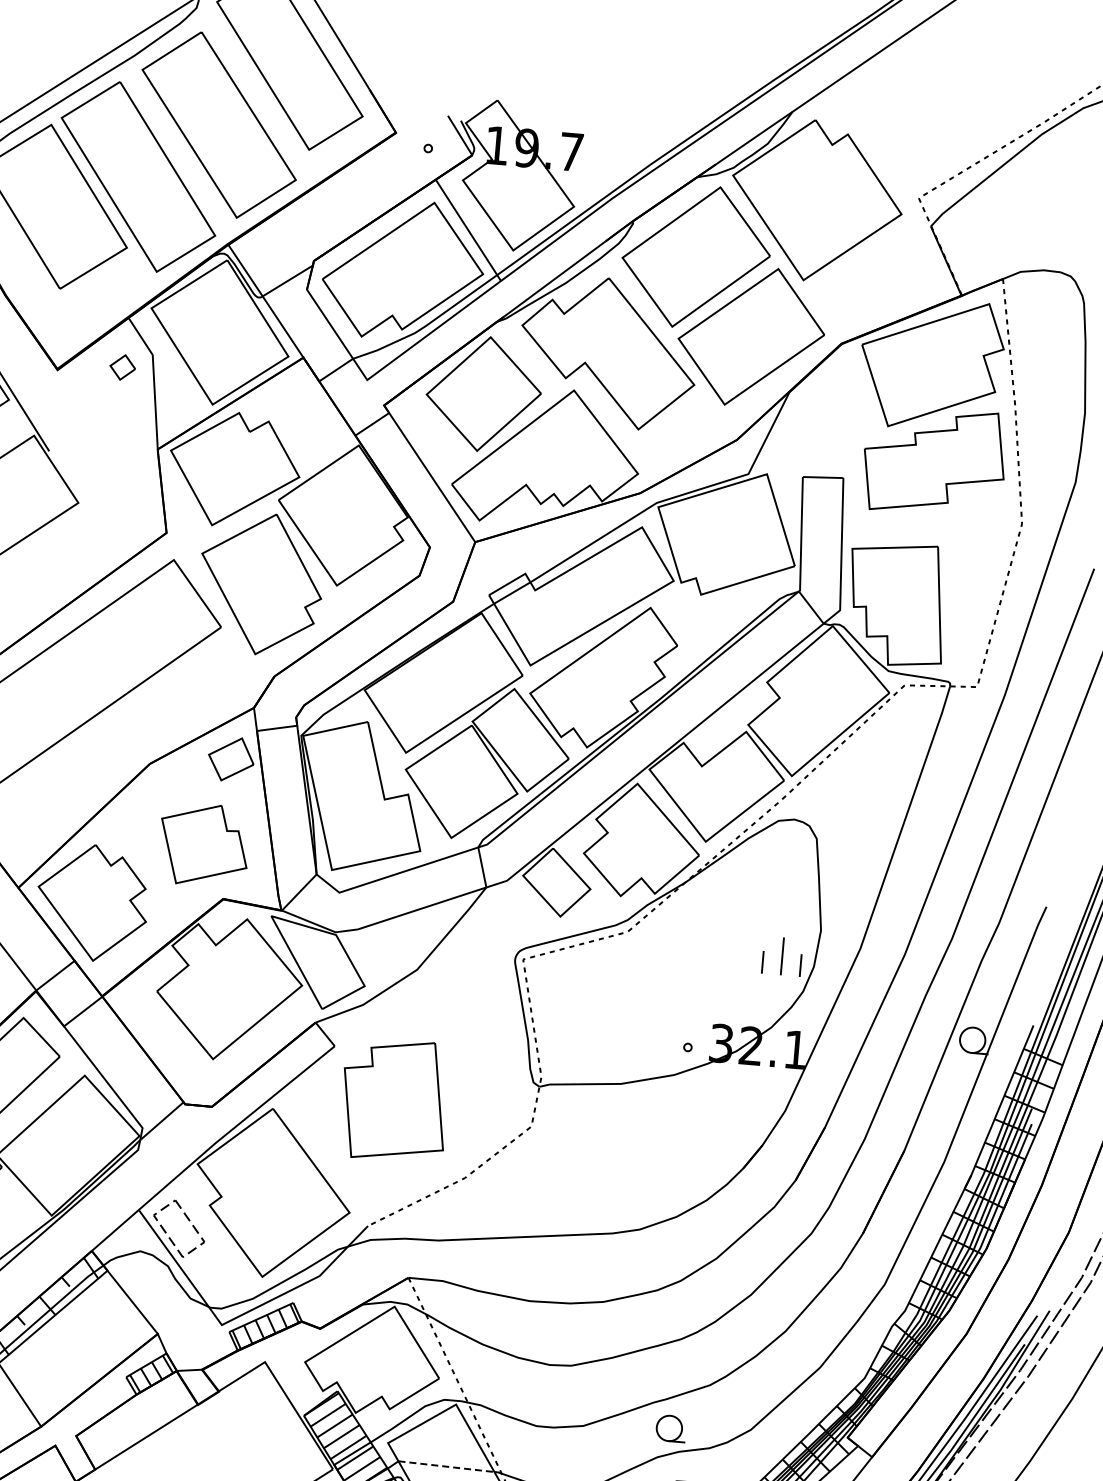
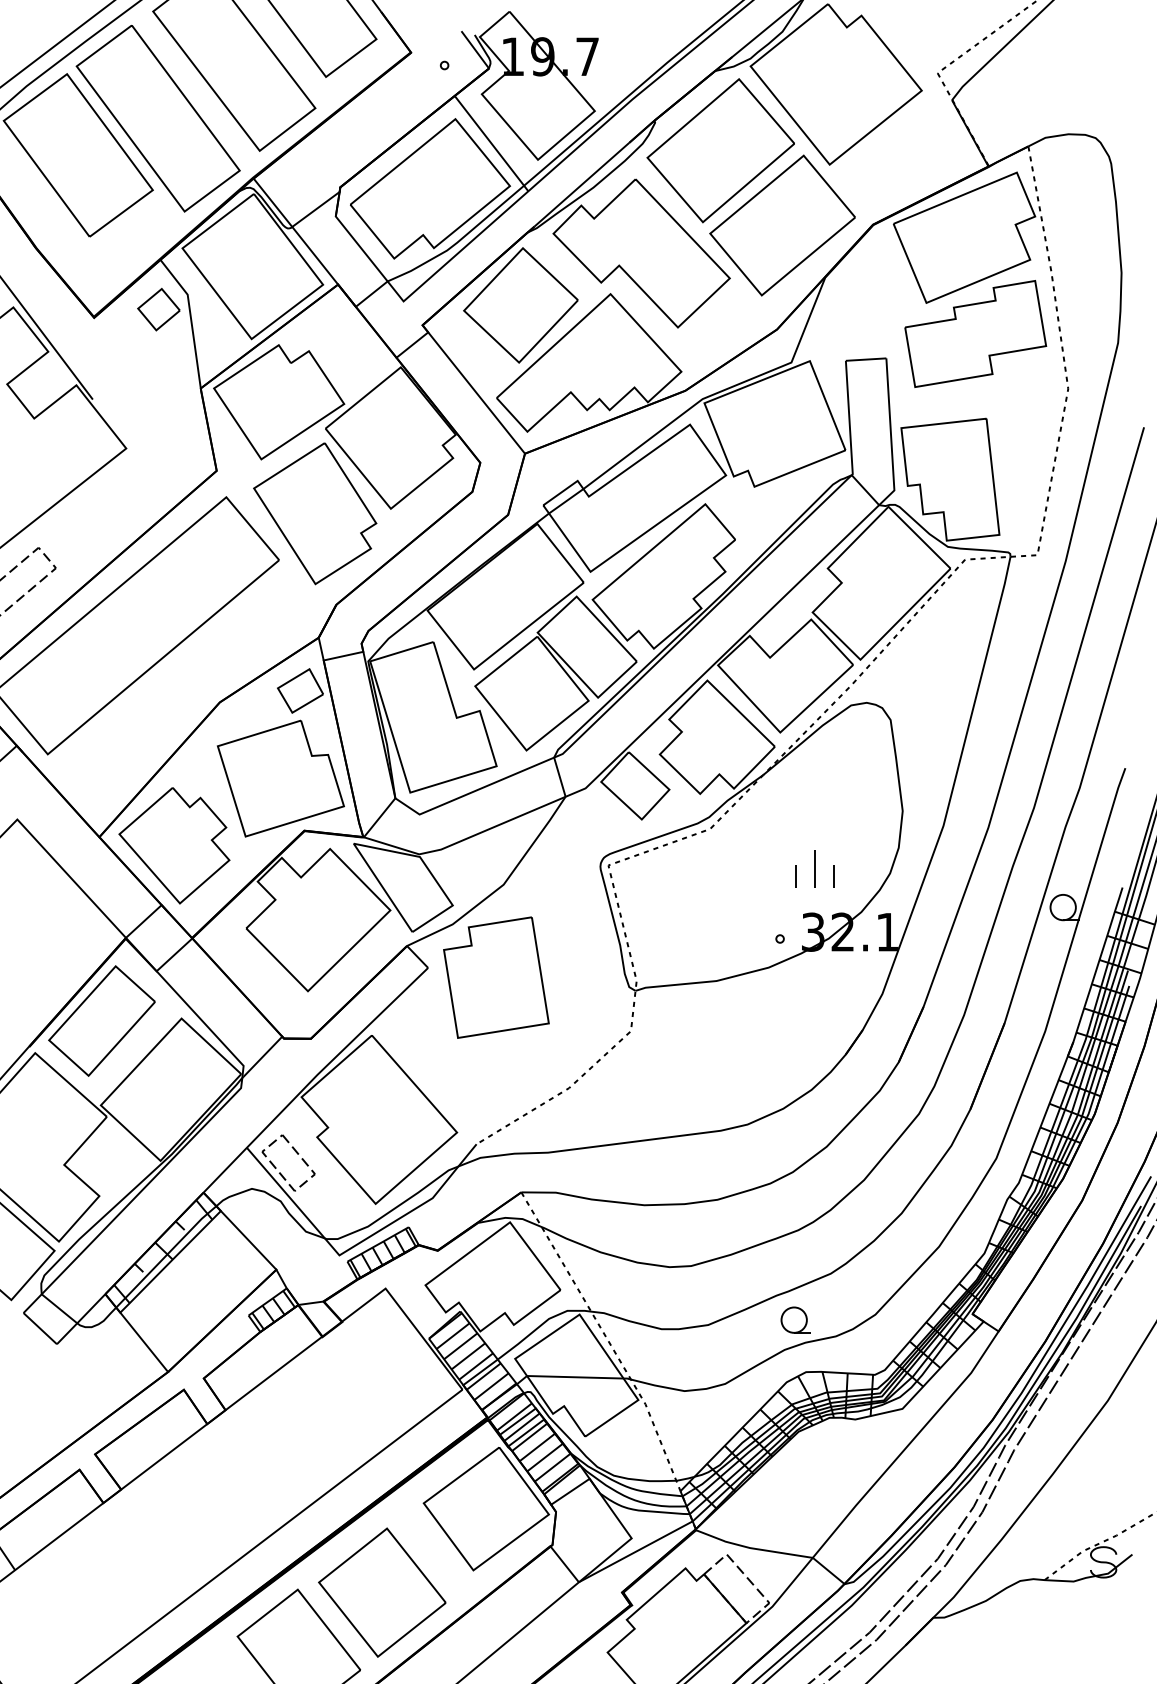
part: (122, 367) -> (158, 309), size x1.67
part: (203, 844) -> (280, 778), size x1.43
part: (781, 955) -> (814, 868), moved
part: (394, 1100) -> (496, 977), moved
line: (446, 1466) -> (575, 1377), dashed -> solid

